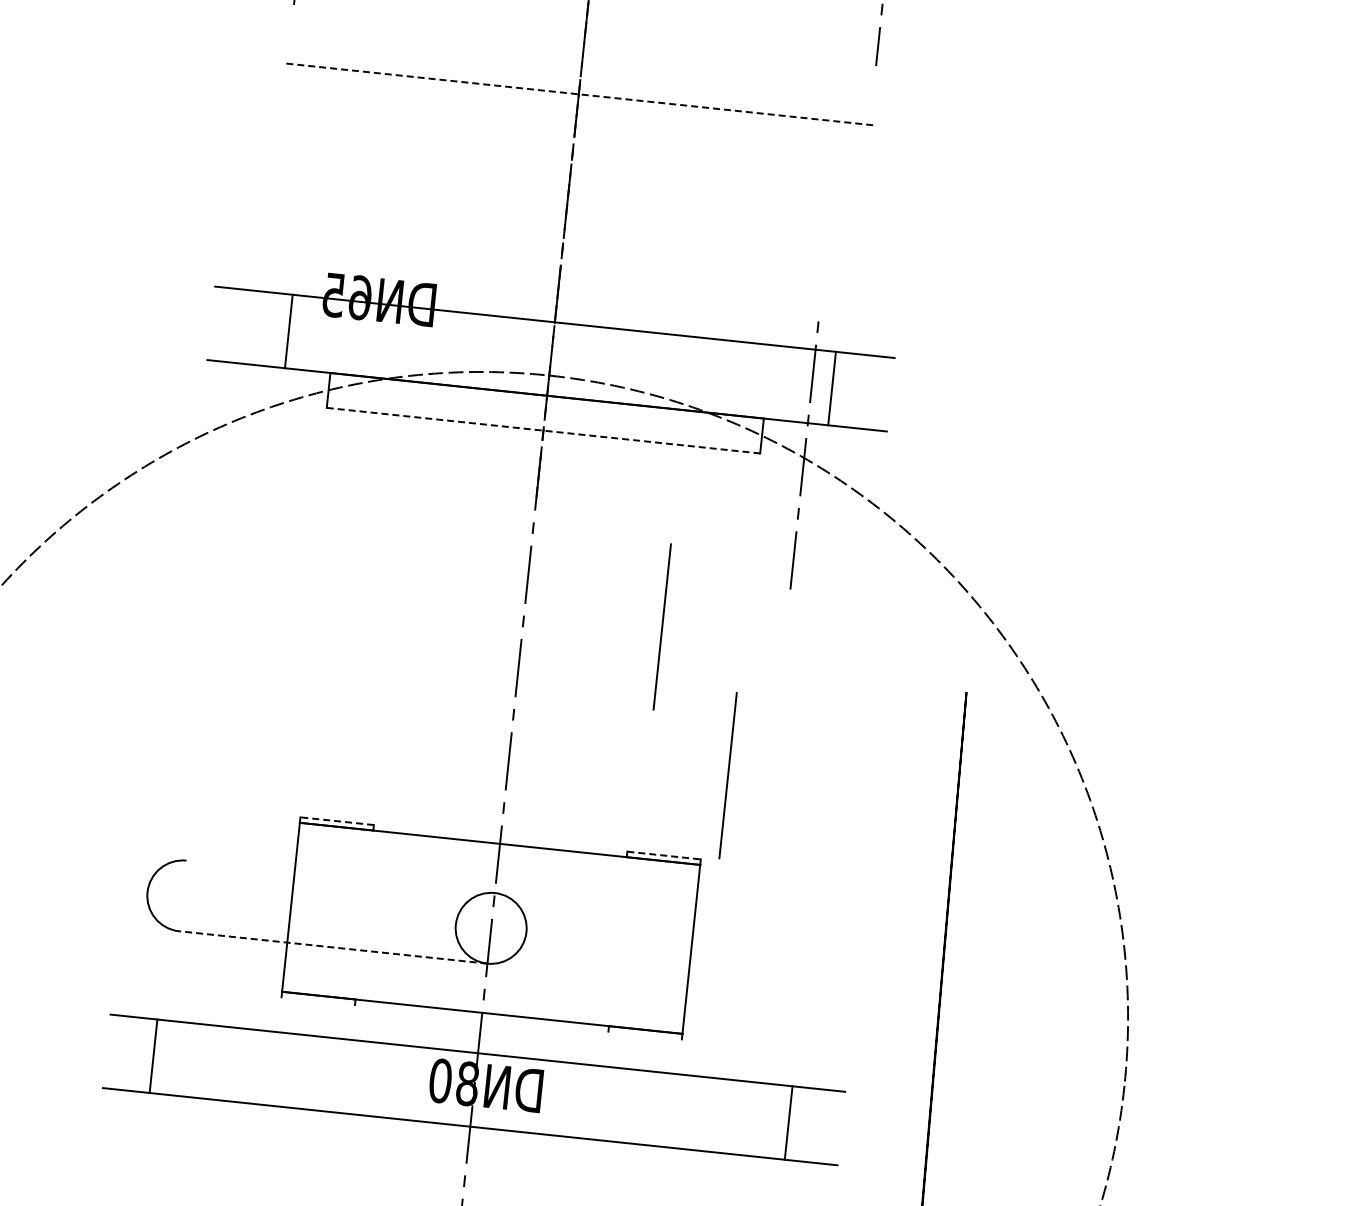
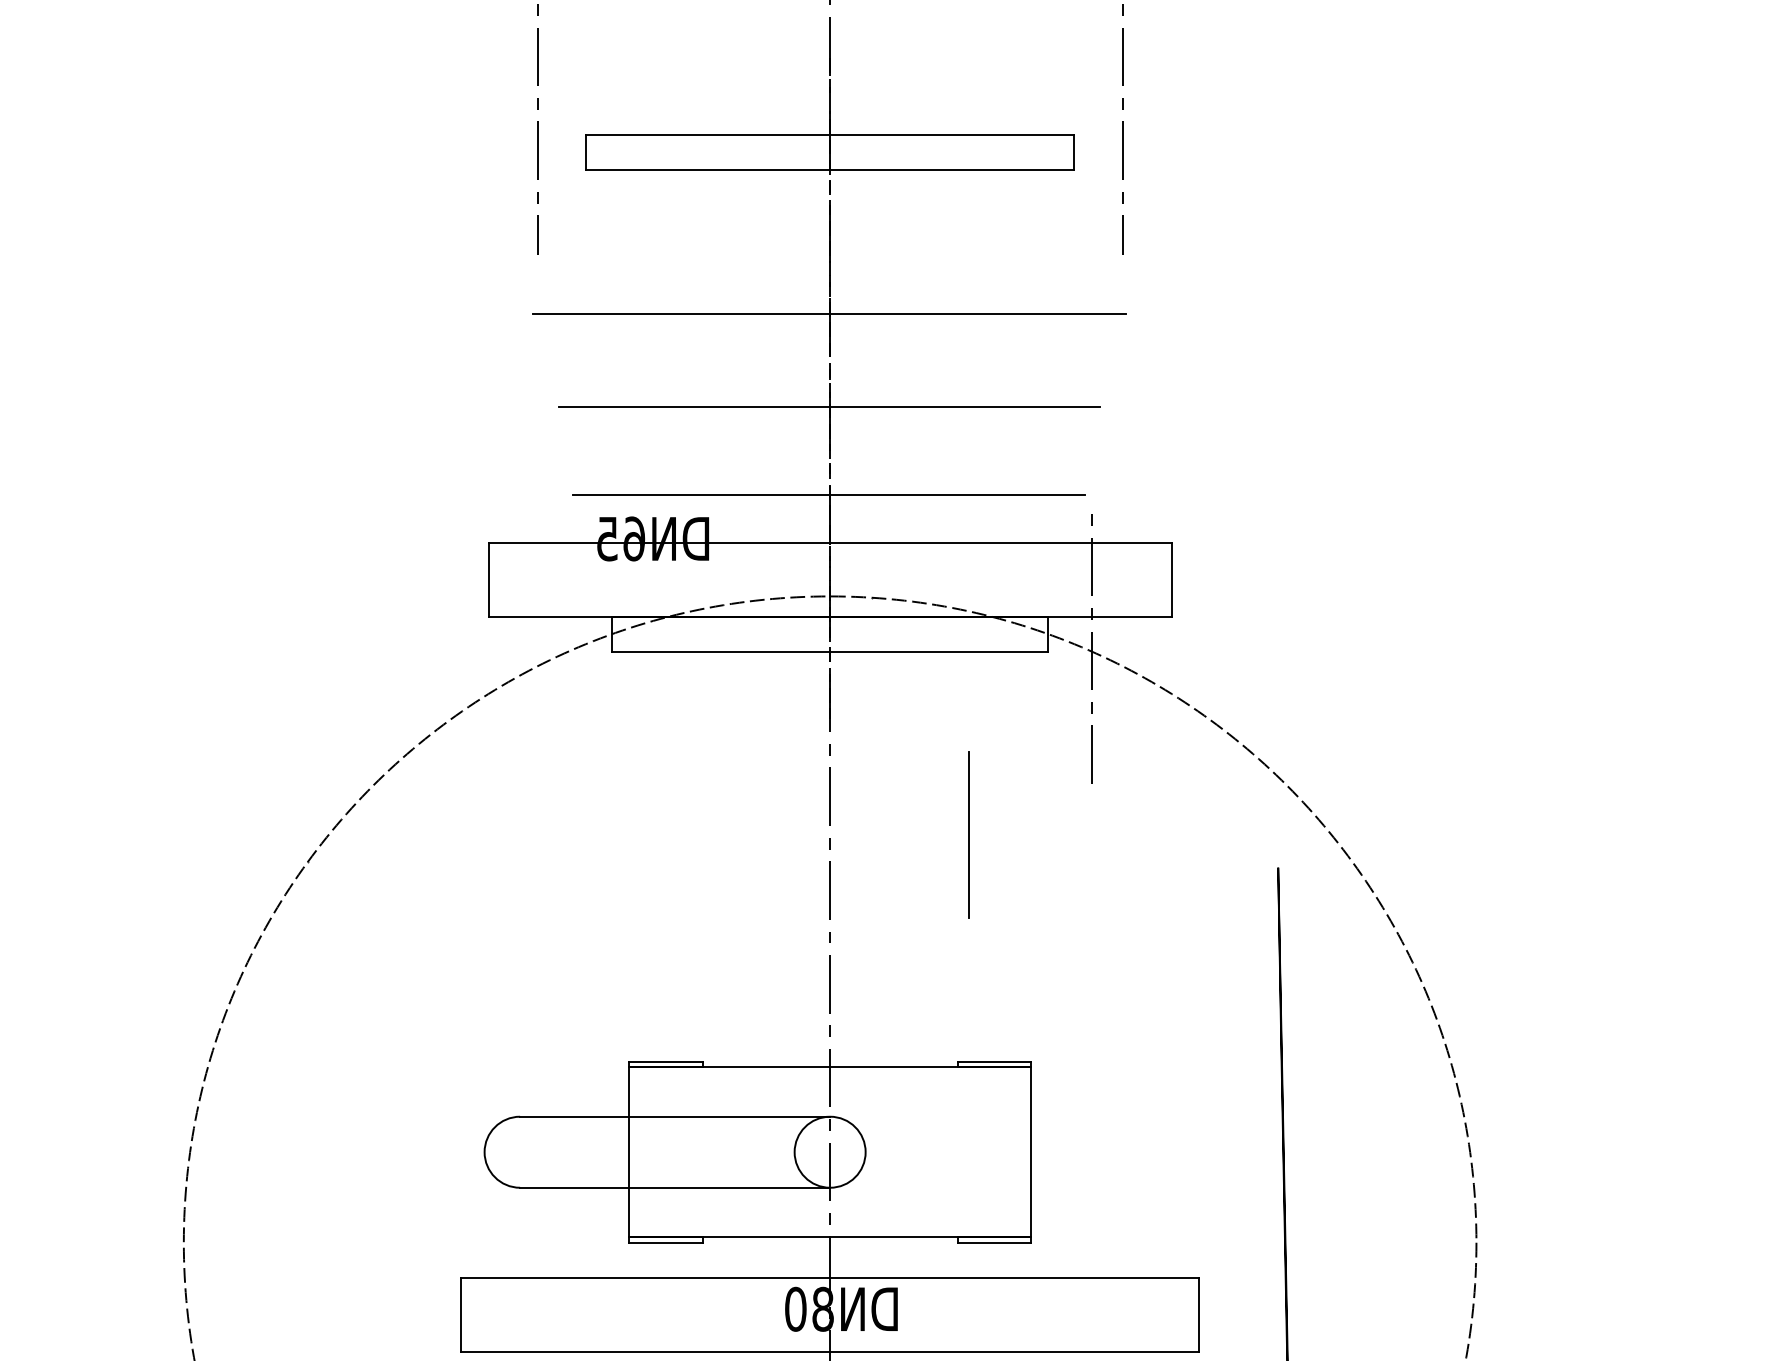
line: (578, 94) -> (829, 313), dashed -> solid
line: (568, 186) -> (829, 406), added
line: (558, 274) -> (828, 494), added
line: (288, 331) -> (488, 579), moved
line: (831, 388) -> (1171, 579), moved
line: (543, 430) -> (830, 651), dashed -> solid
line: (727, 775) -> (1049, 975), removed
line: (336, 820) -> (665, 1061), dashed -> solid
line: (664, 855) -> (994, 1061), dashed -> solid
line: (341, 876) -> (675, 1116), added
line: (332, 947) -> (674, 1187), dashed -> solid
line: (318, 1000) -> (665, 1242), added
line: (645, 1035) -> (994, 1242), added
line: (153, 1055) -> (460, 1314), moved
line: (788, 1122) -> (1199, 1314), moved

